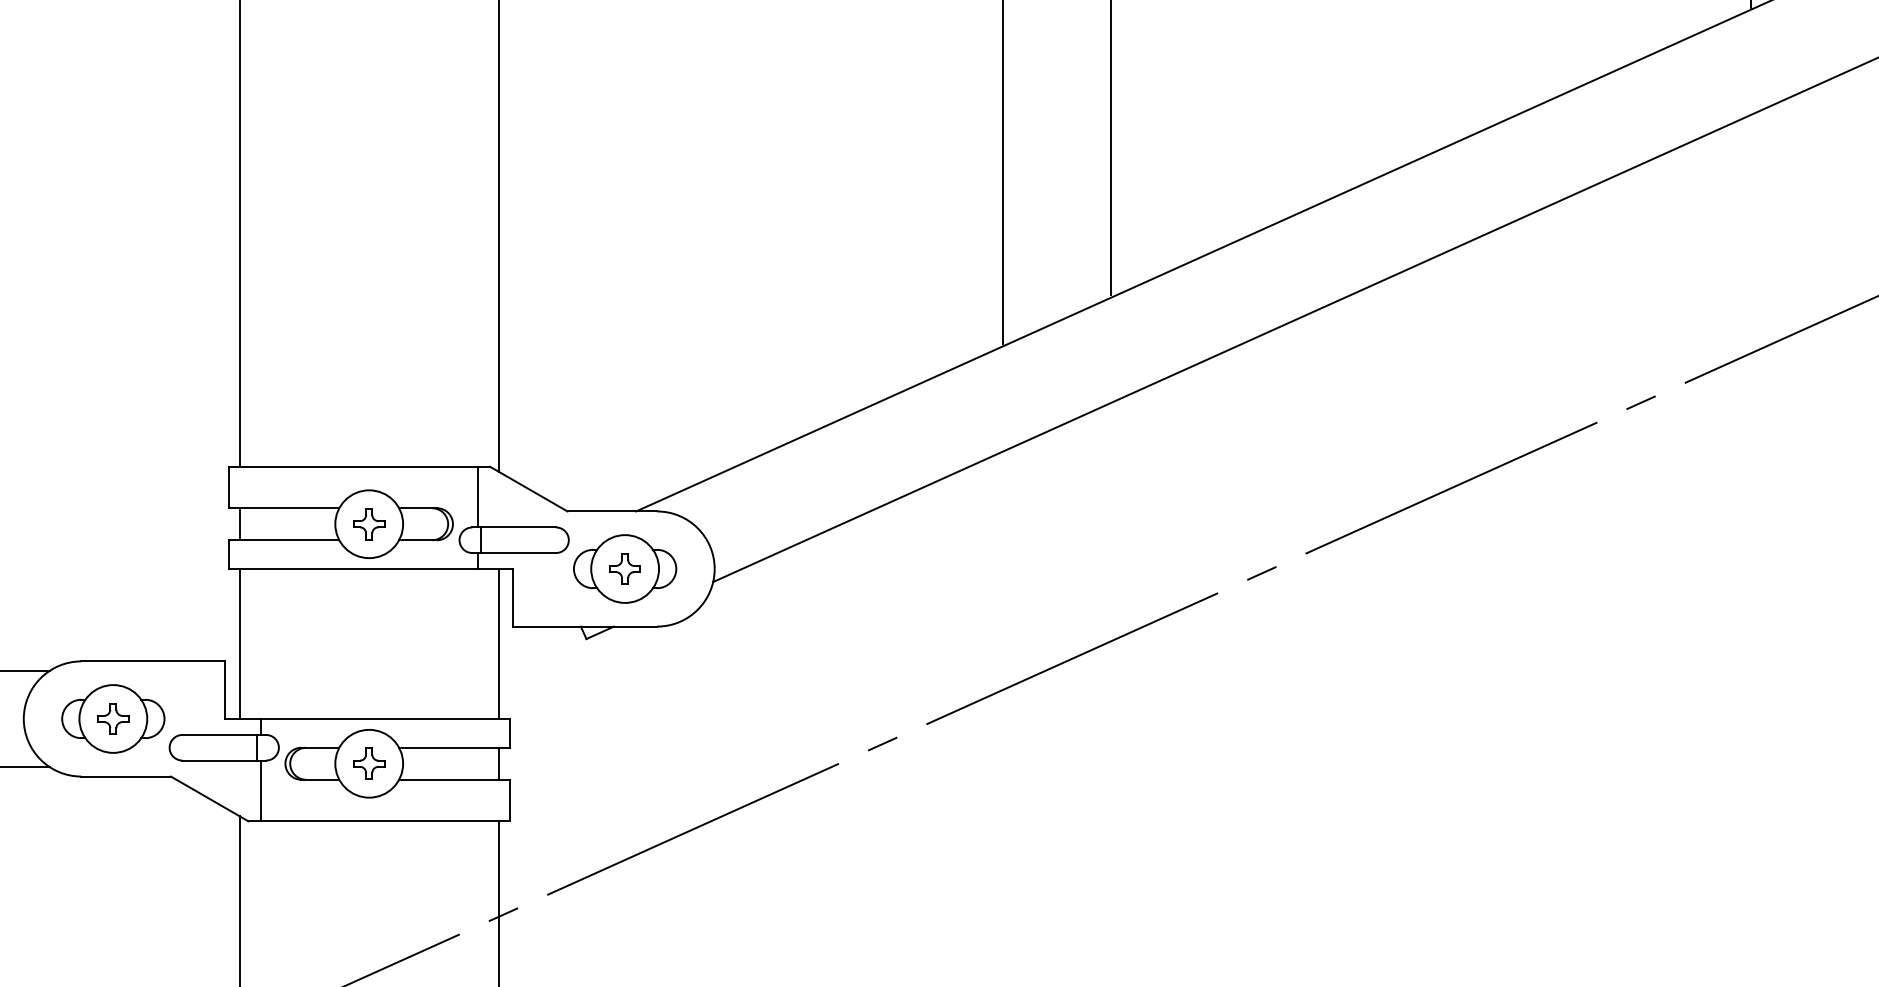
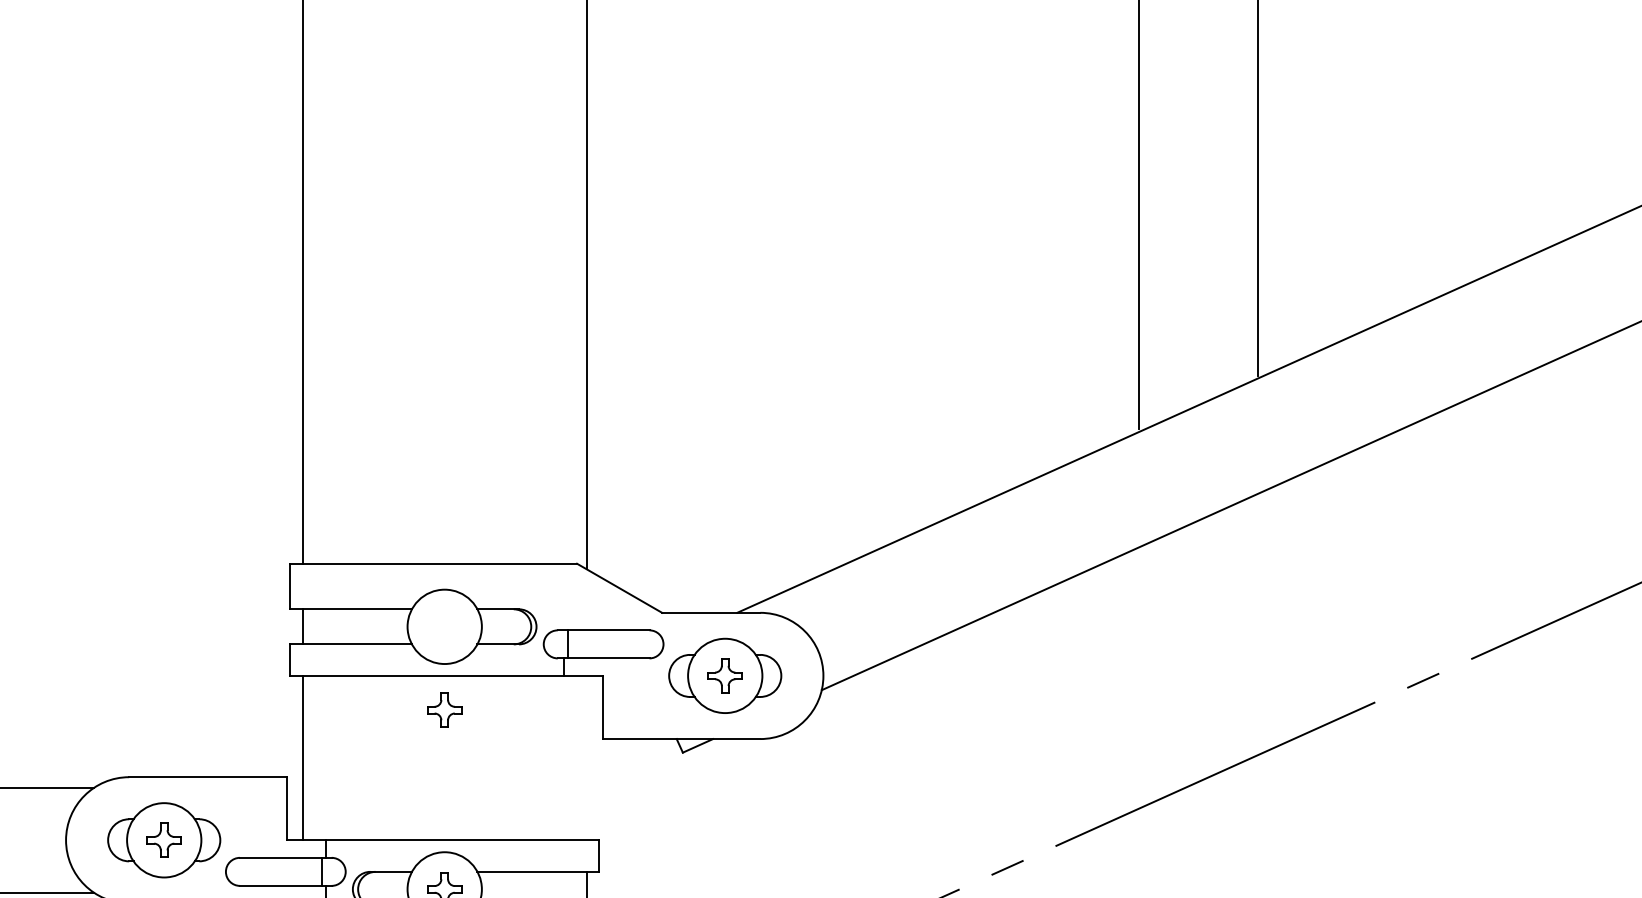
line: (477, 496) -> (563, 596), removed
part: (369, 524) -> (445, 710), moved
line: (498, 643) -> (586, 757), removed

